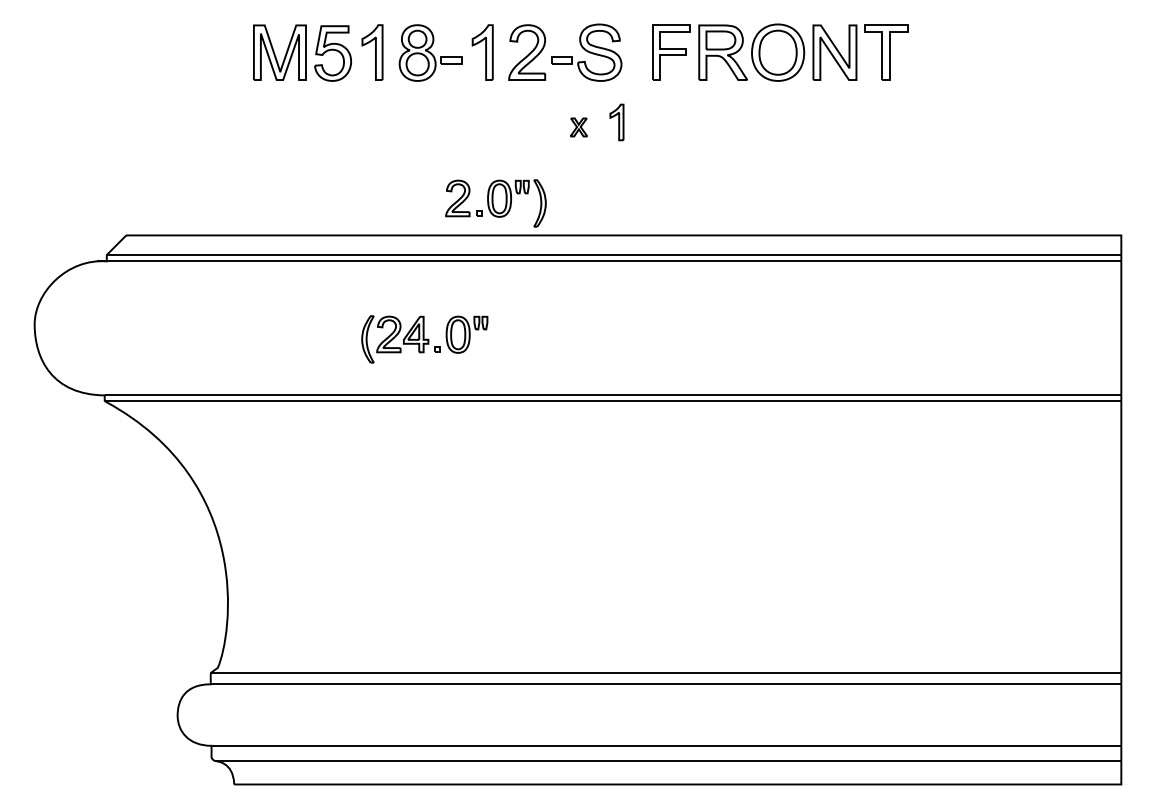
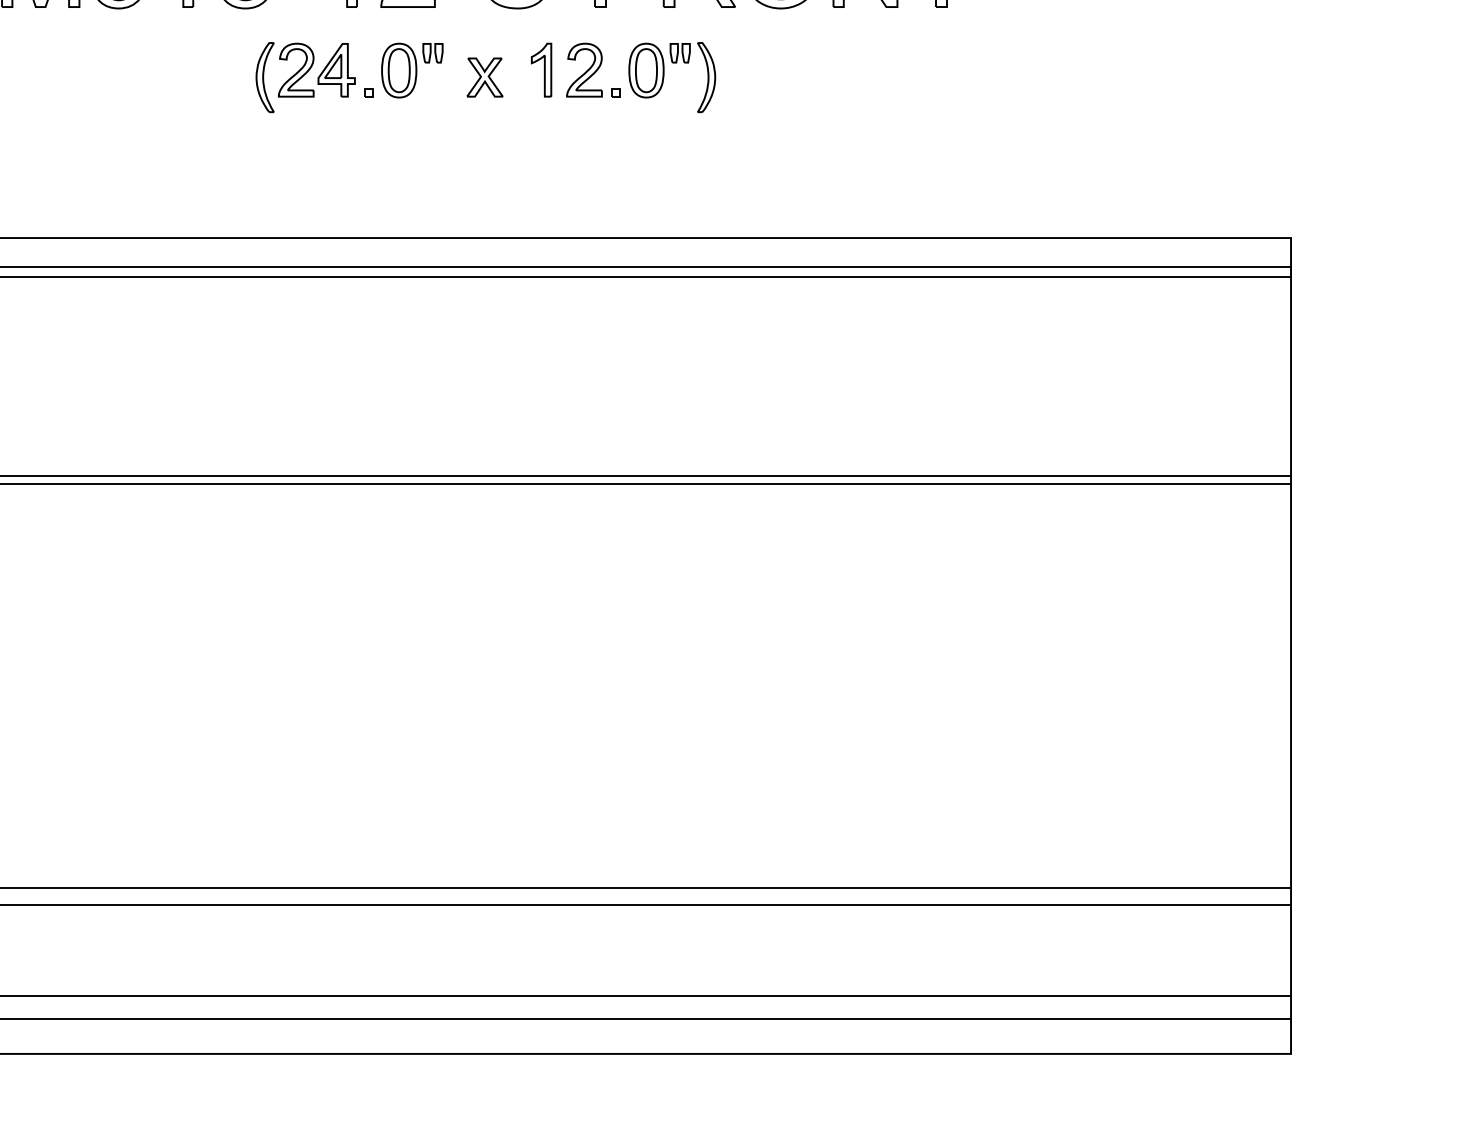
part: (578, 127) -> (484, 77), size x1.43
part: (495, 203) -> (640, 77), moved
part: (424, 339) -> (349, 77), moved

